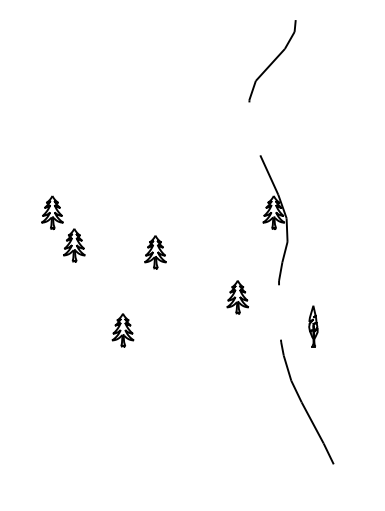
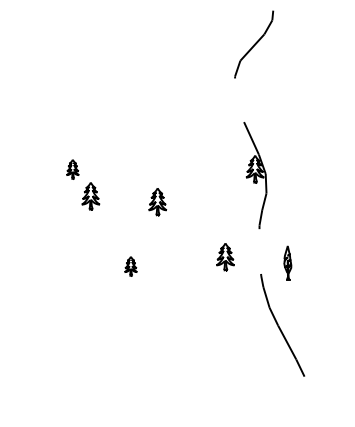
part: (52, 212) -> (72, 169), size x0.7
part: (237, 297) -> (225, 257), moved
part: (122, 330) -> (130, 266), size x0.7

